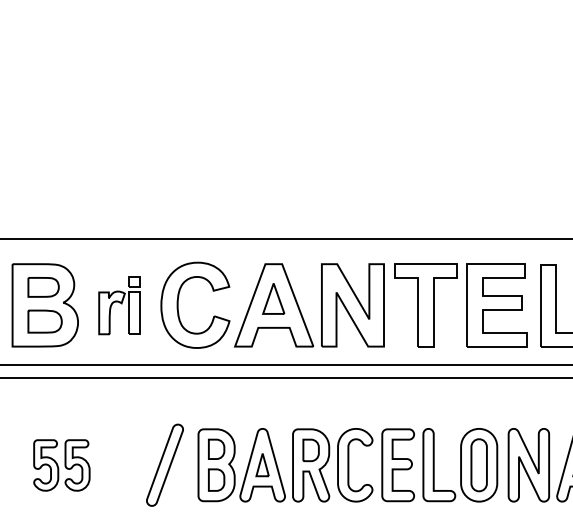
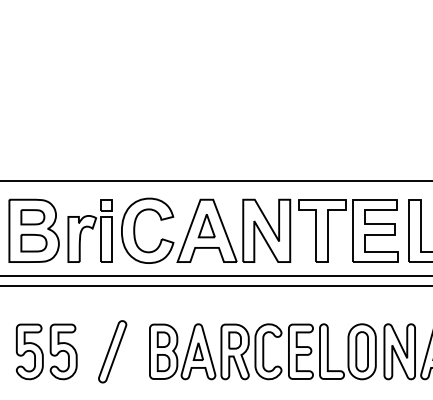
part: (118, 304) -> (89, 230), size x1.43
part: (61, 464) -> (46, 351), size x1.43
part: (164, 464) -> (112, 351), moved

